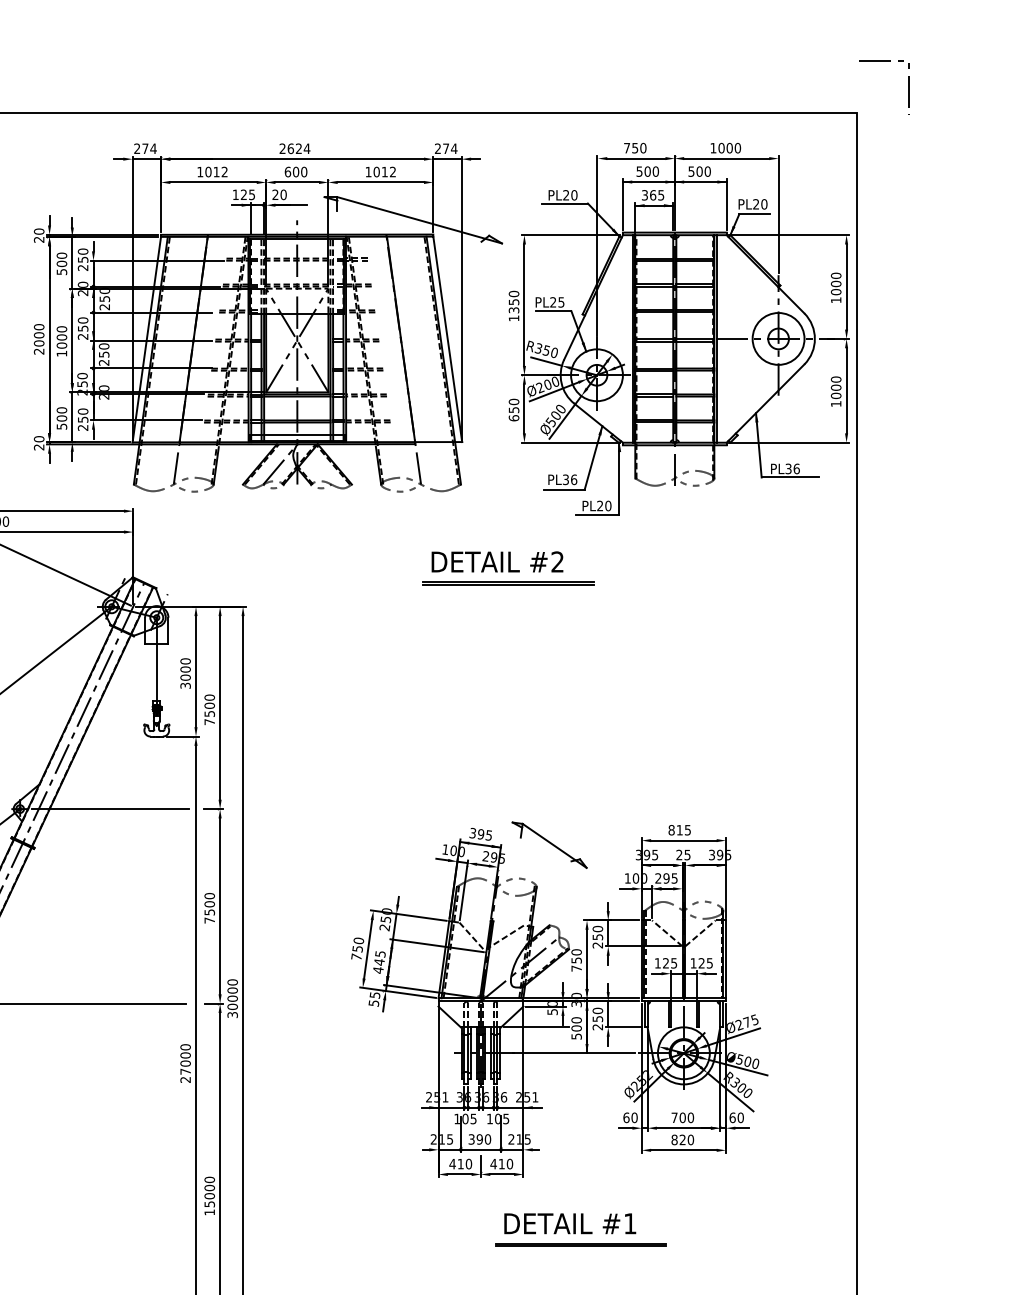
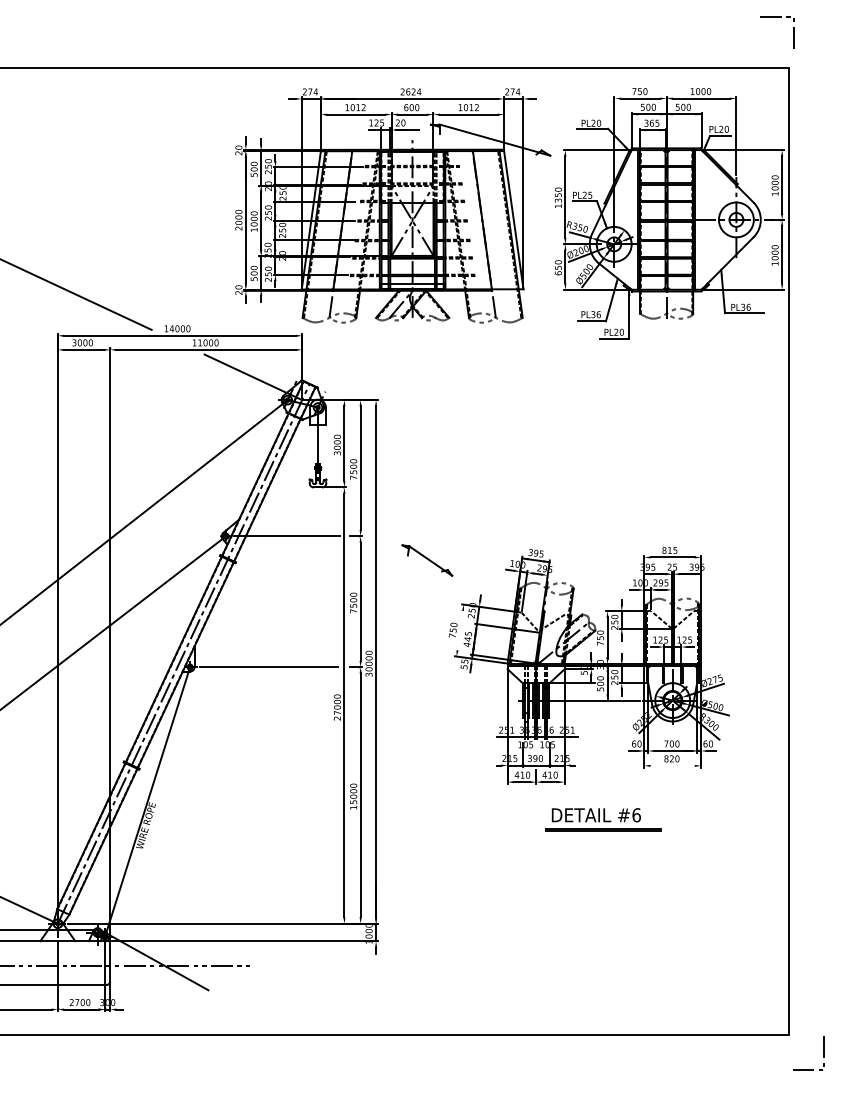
line: (884, 61) -> (777, 17), moved
part: (508, 567) -> (554, 373), removed
part: (549, 845) -> (427, 560), moved
line: (367, 949) -> (459, 630), removed
line: (683, 1149) -> (672, 765), removed
text: (630, 1224) -> (636, 815), #1 -> #6

